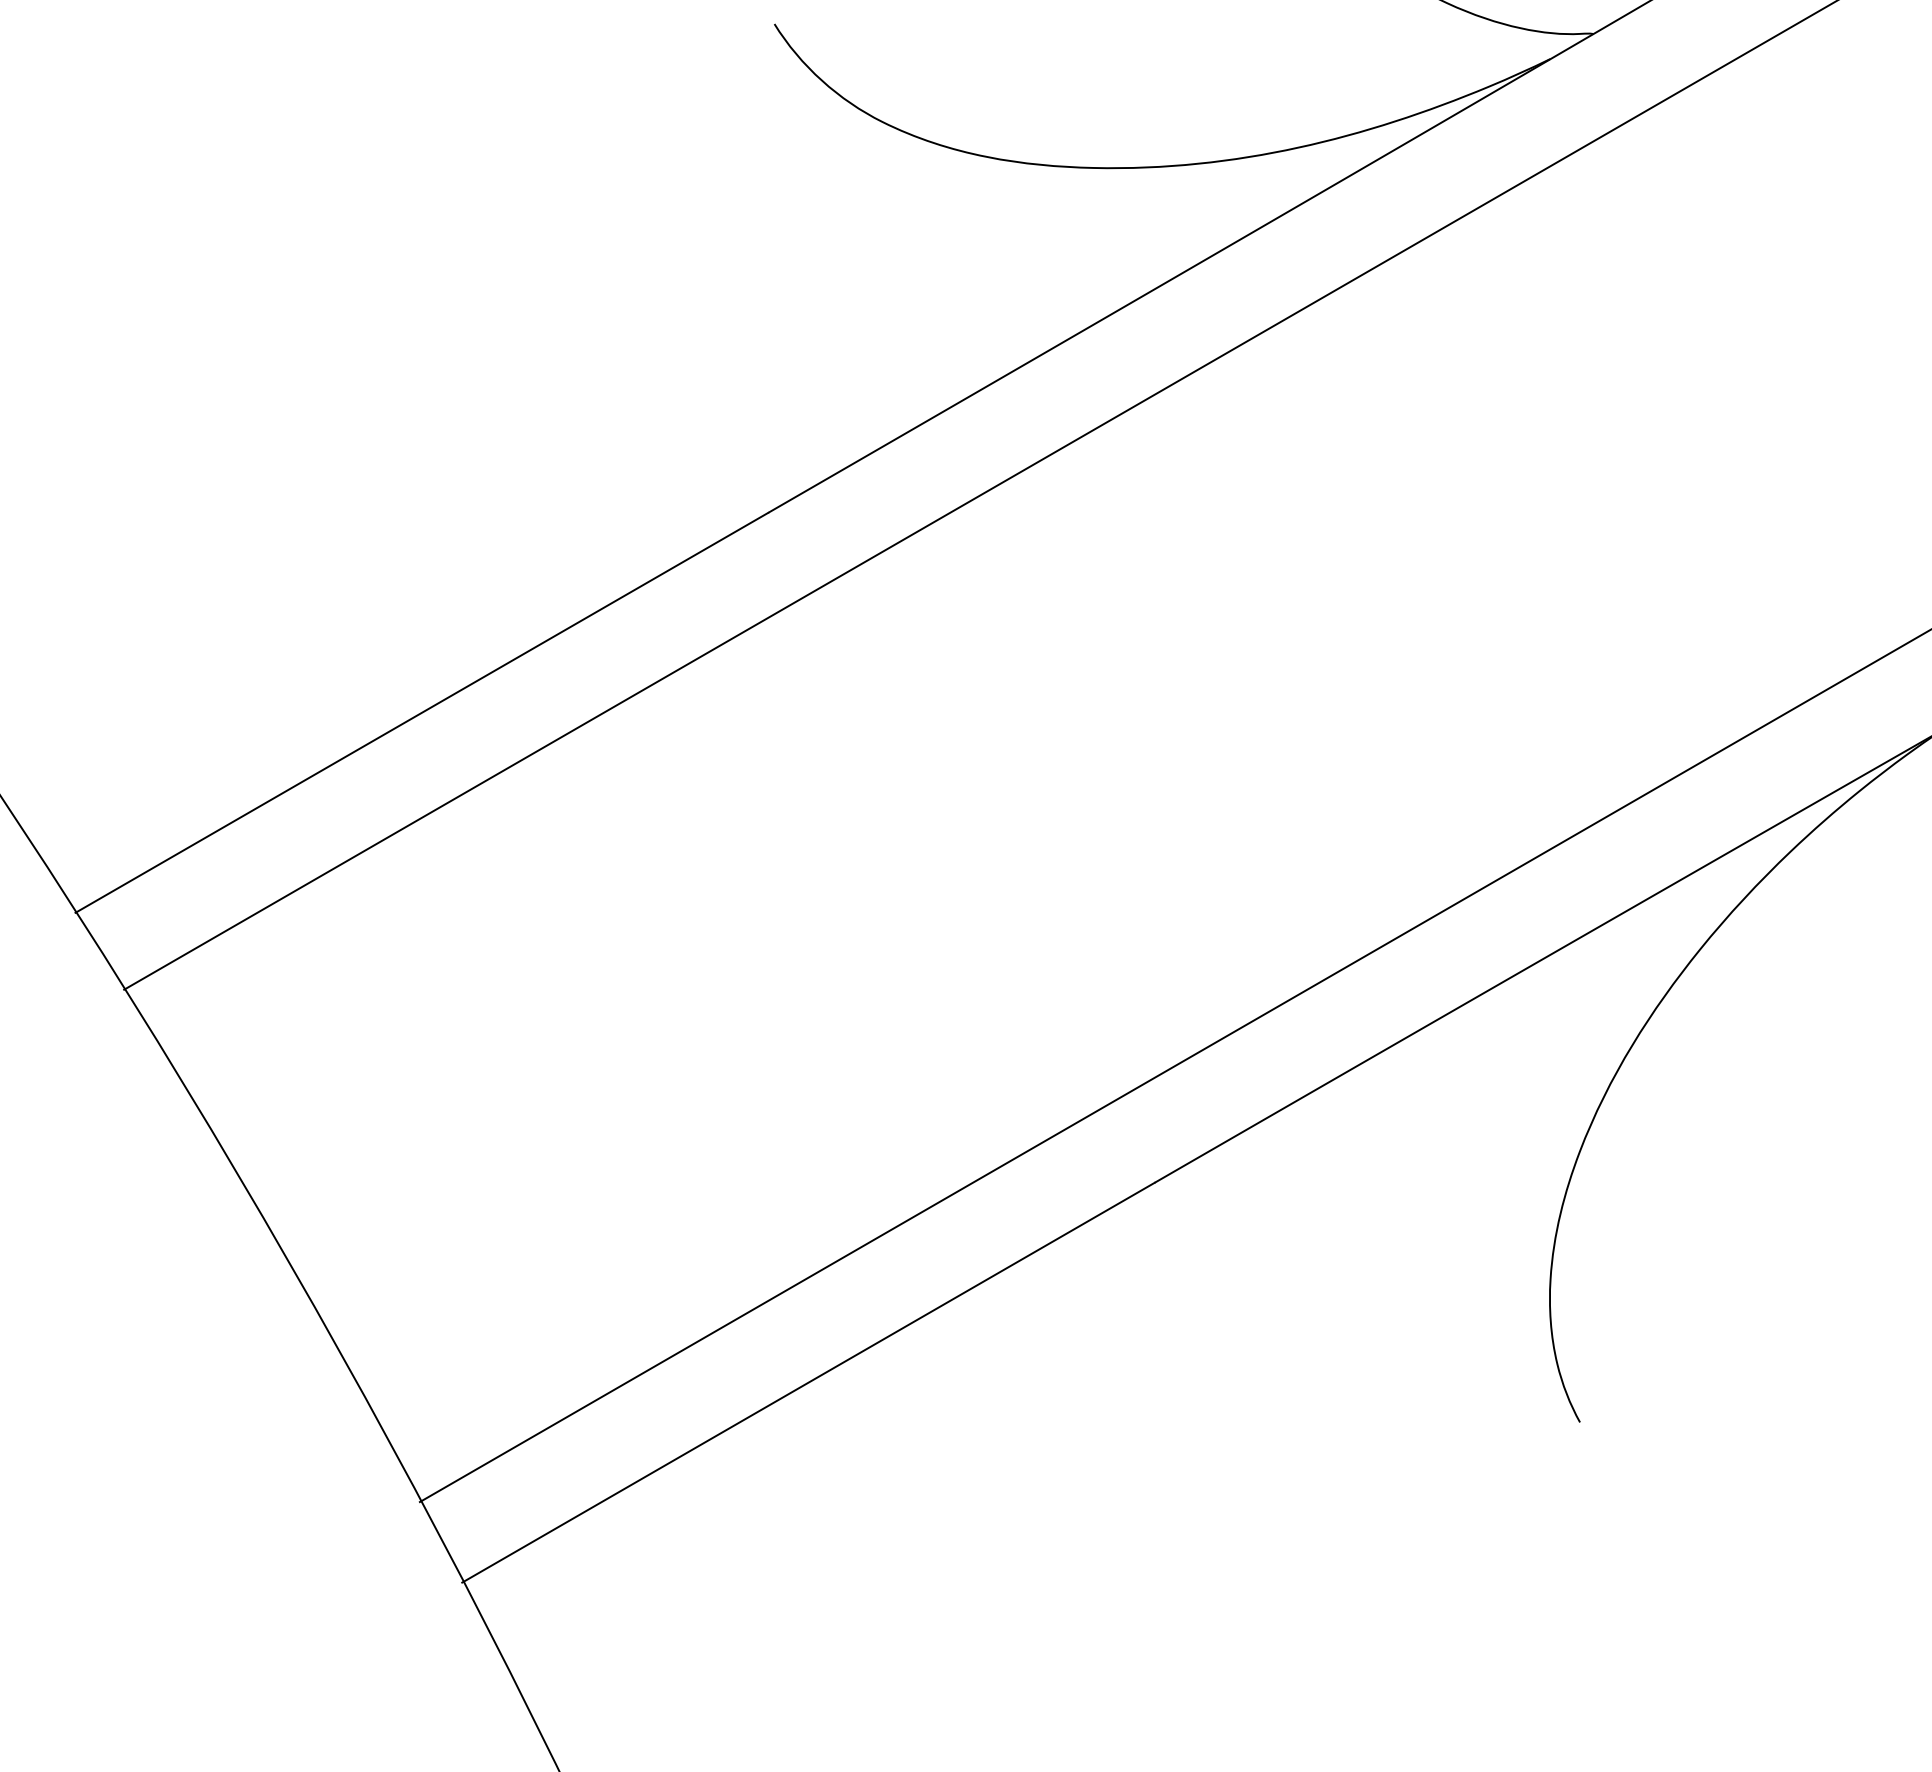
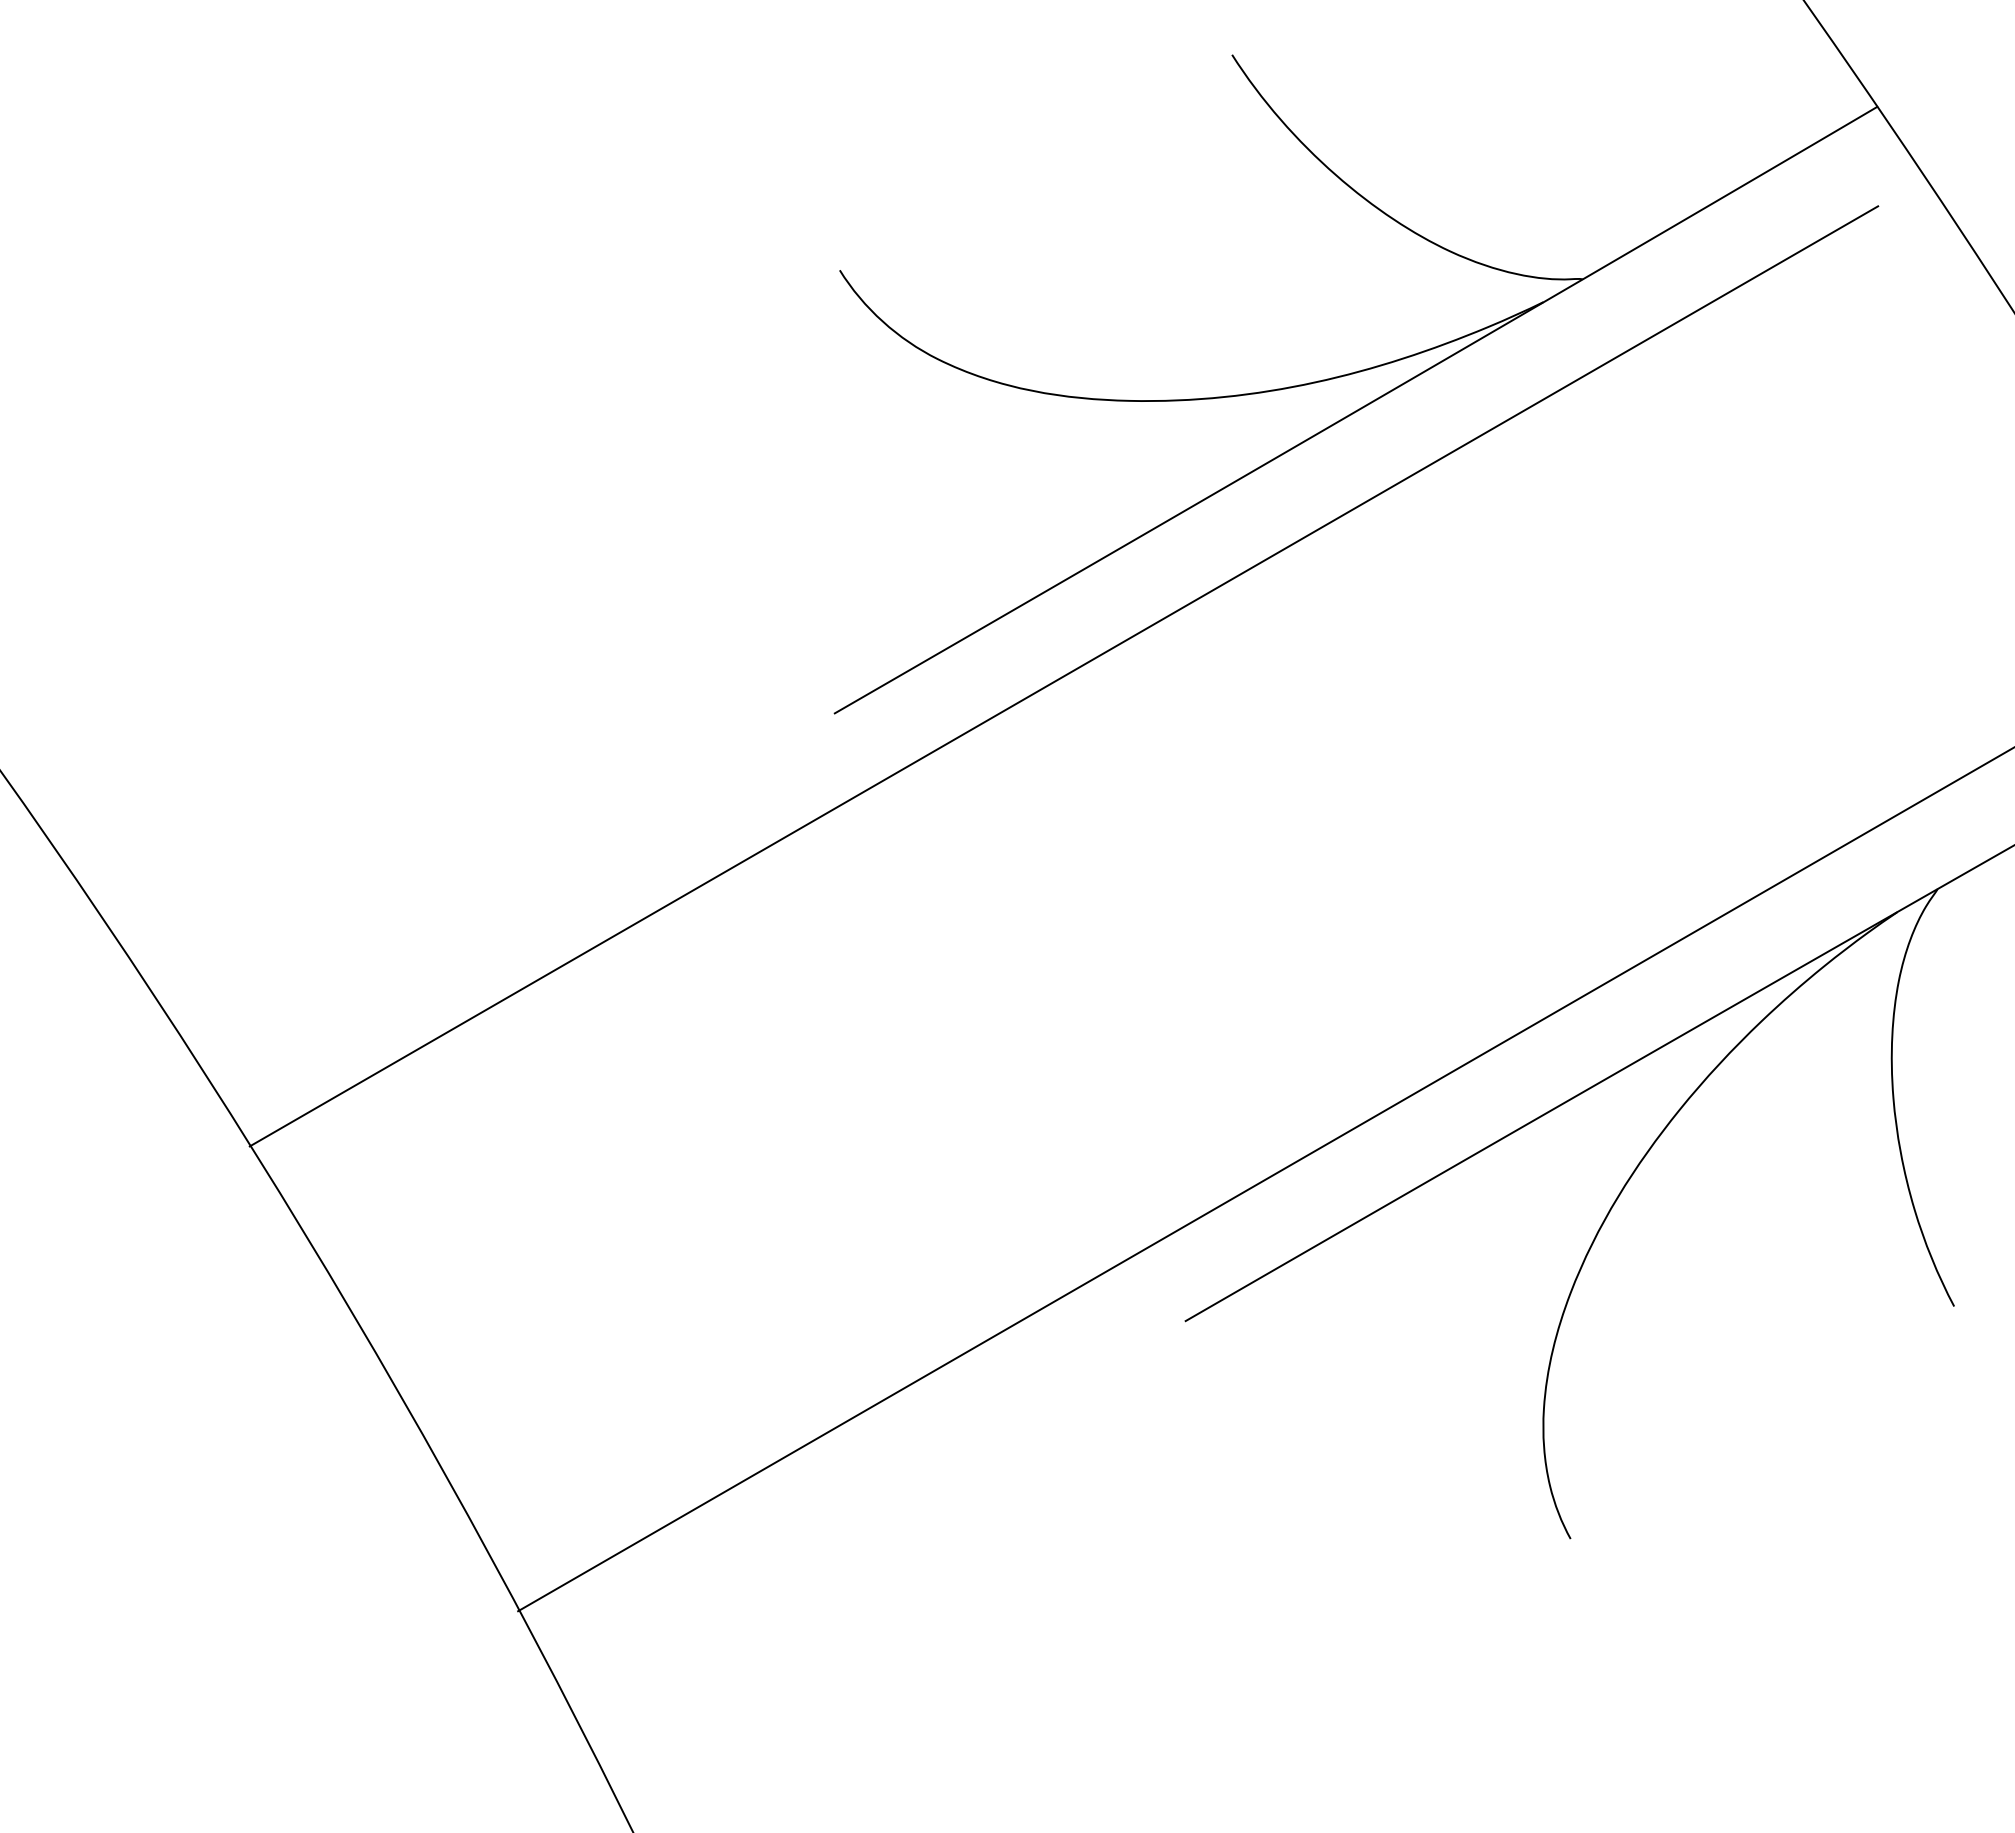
line: (421, 712) -> (519, 894), removed
line: (808, 1382) -> (870, 1502), removed

